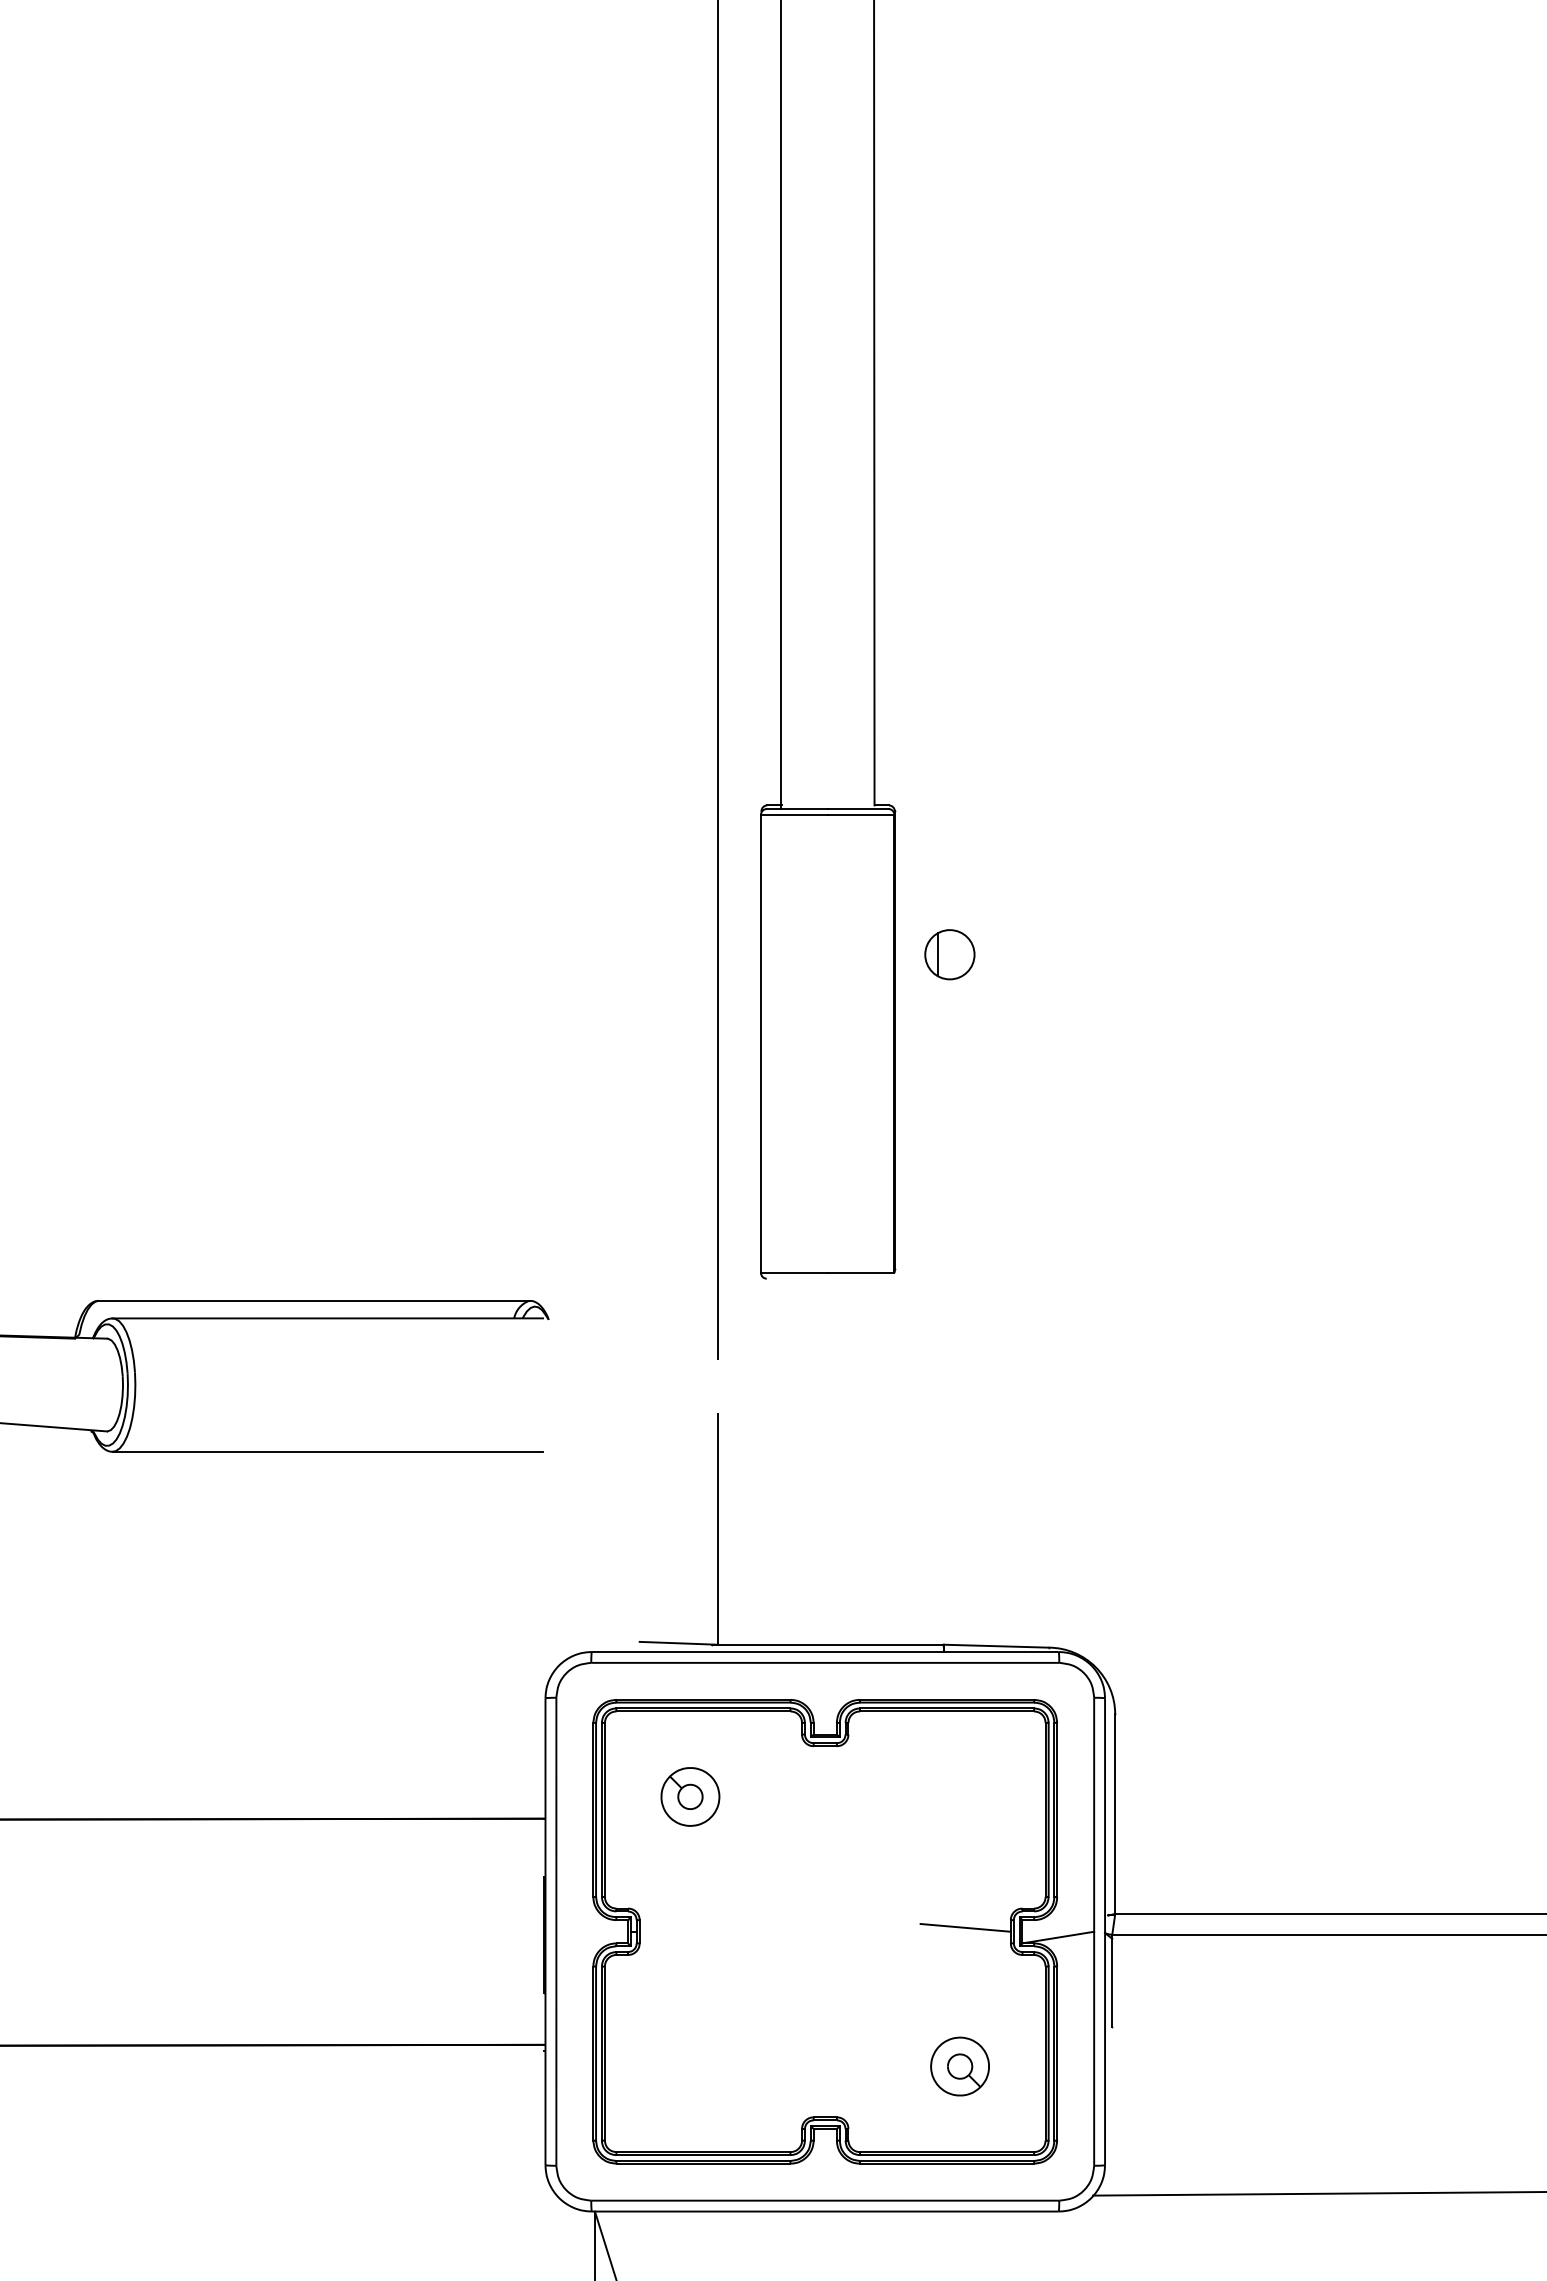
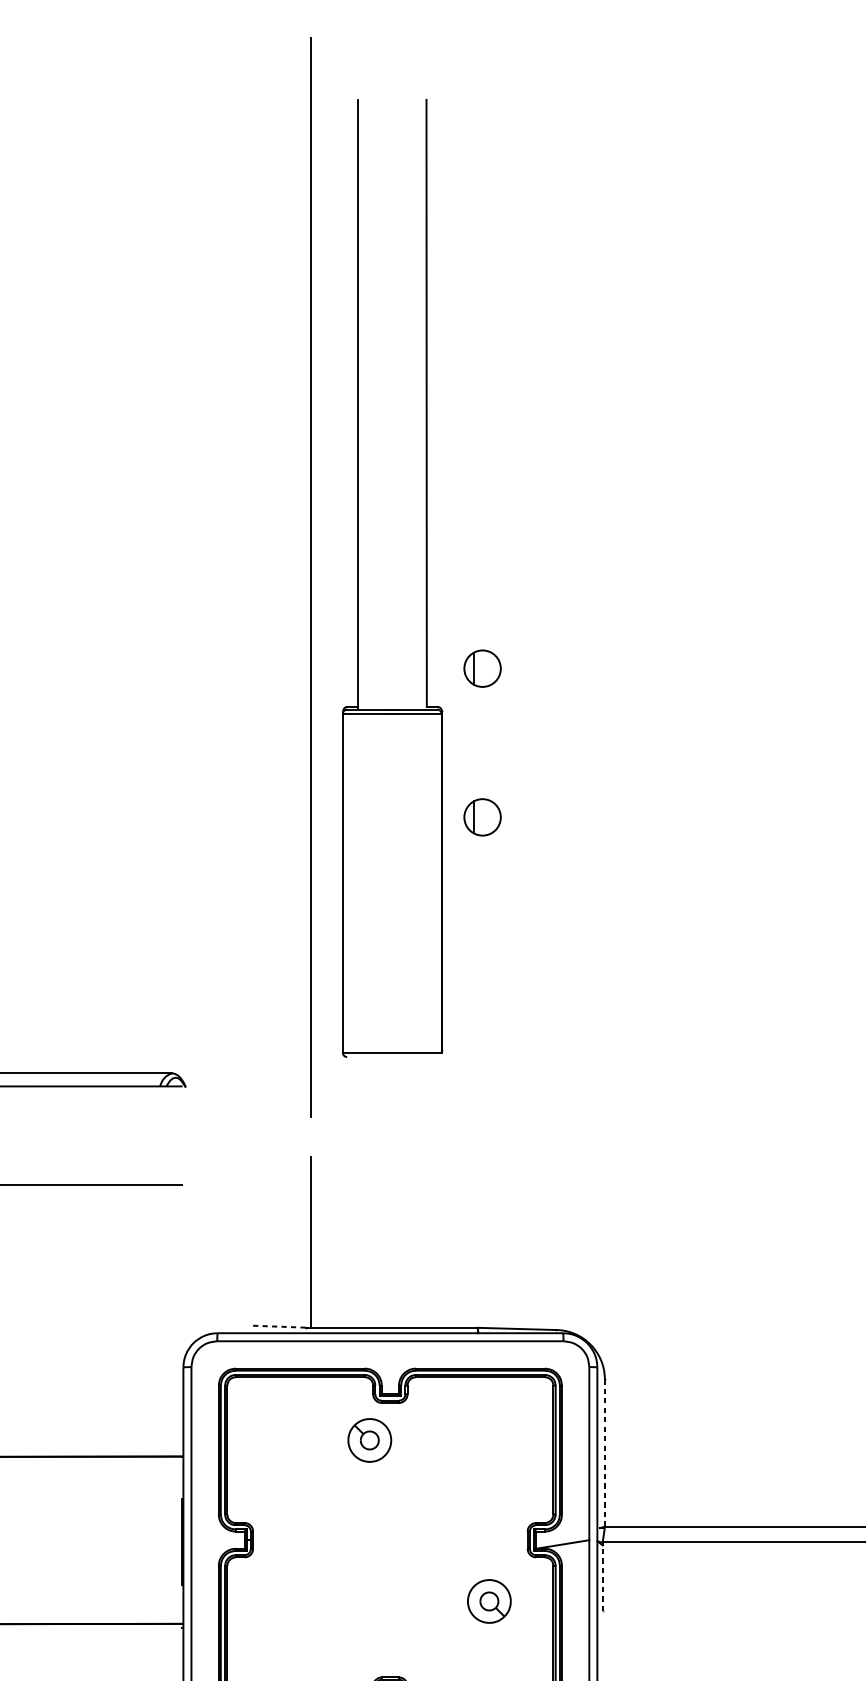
part: (949, 753) -> (482, 668), added
line: (679, 1643) -> (282, 1326), solid -> dashed
part: (690, 1796) -> (369, 1440), moved
line: (1115, 1814) -> (605, 1453), solid -> dashed
line: (965, 1927) -> (494, 1537), removed
line: (1112, 1982) -> (602, 1577), solid -> dashed
part: (959, 2066) -> (488, 1601), moved

